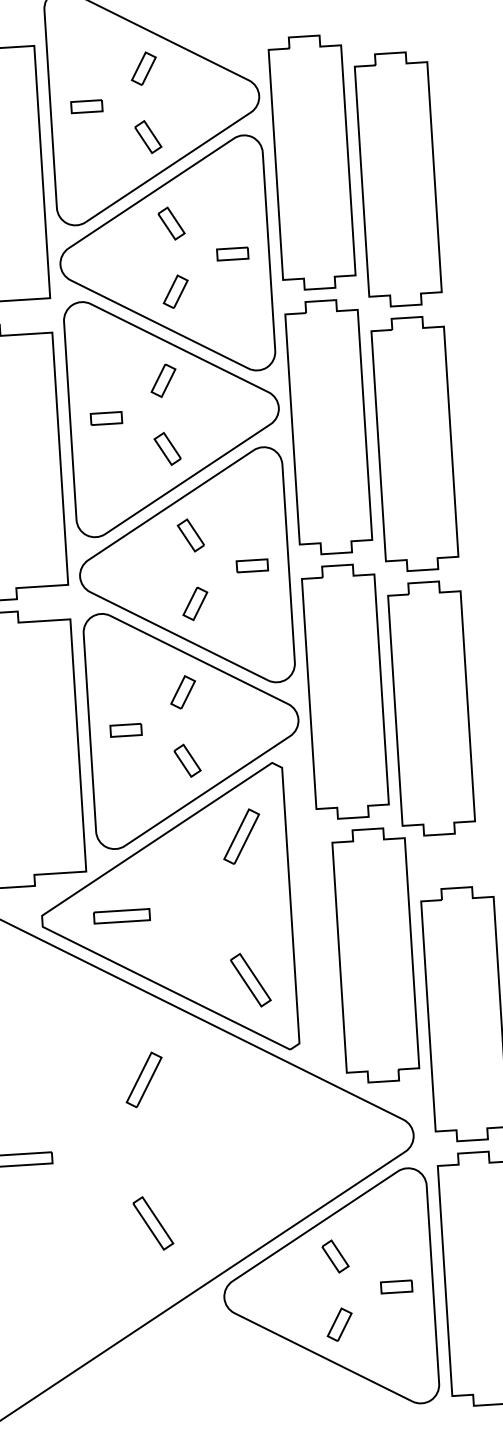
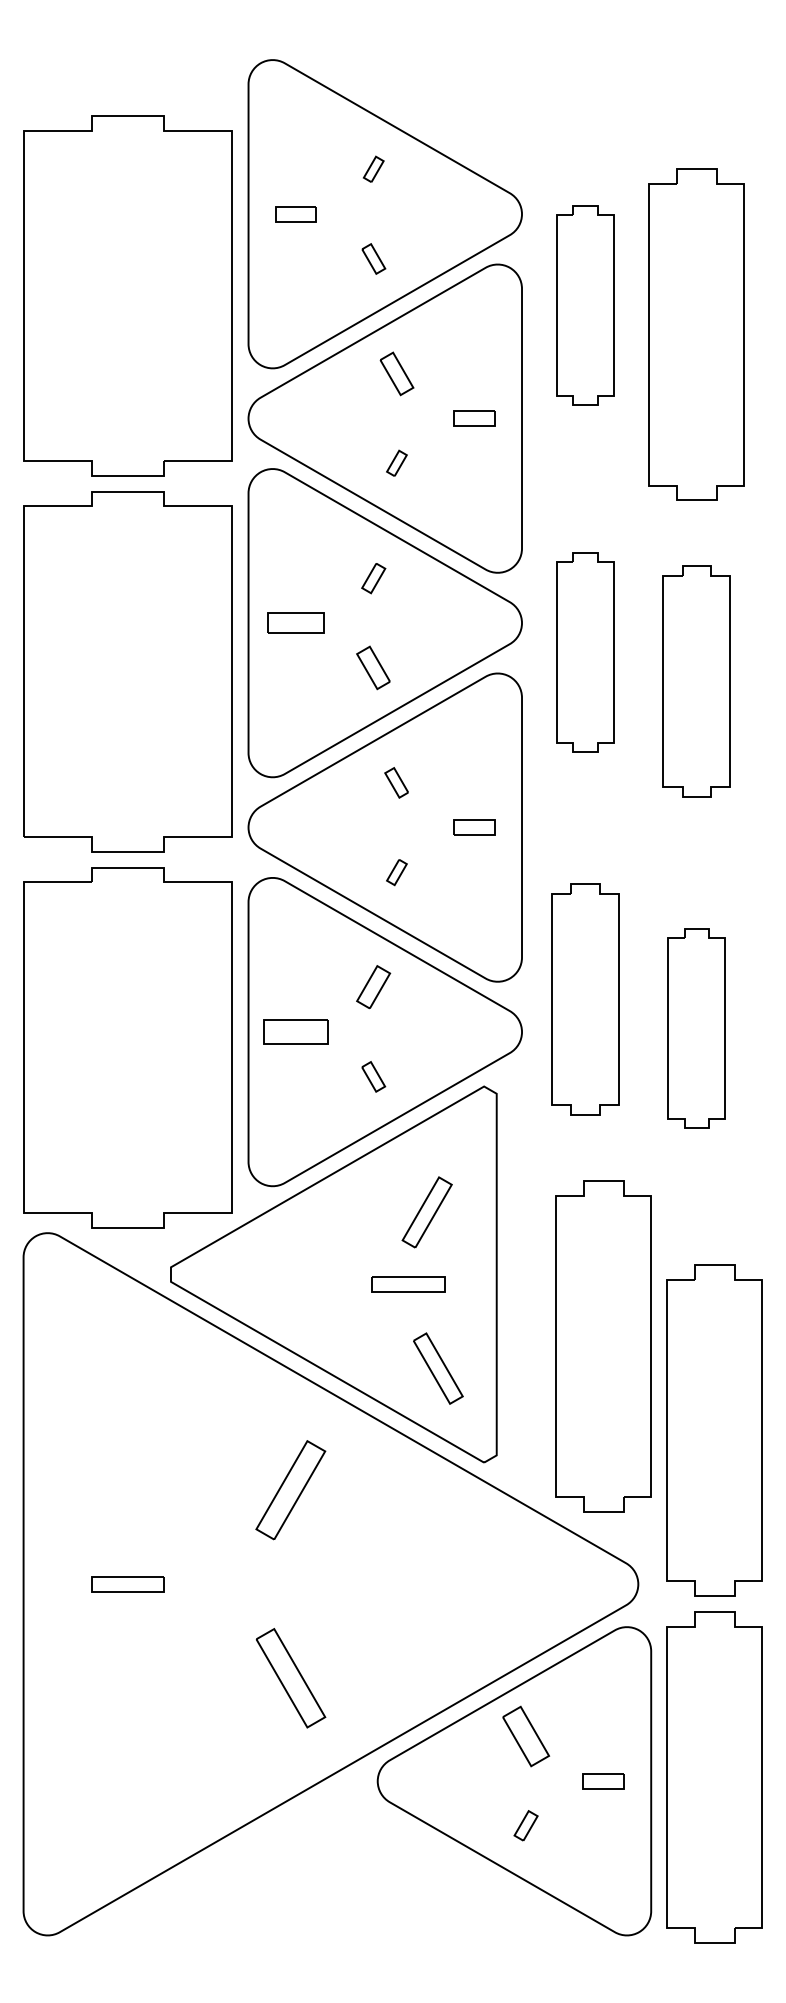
part: (143, 68) -> (373, 169), size x0.6
part: (148, 136) -> (373, 258), size x0.7
part: (312, 162) -> (585, 305), size x0.6
part: (175, 291) -> (396, 463), size x0.6
part: (163, 380) -> (373, 578), size x0.7
part: (106, 418) -> (295, 623), size x1.4
part: (328, 427) -> (585, 652), size x0.6
part: (414, 443) -> (696, 681), size x0.7
part: (190, 535) -> (396, 782), size x0.7
part: (195, 603) -> (396, 872), size x0.6
part: (345, 691) -> (585, 999), size x0.7
part: (431, 708) -> (696, 1028), size x0.6
part: (125, 729) -> (295, 1031), size x1.6
part: (187, 760) -> (373, 1076), size x0.7
part: (241, 836) -> (426, 1212), moved
part: (122, 916) -> (408, 1284), moved
part: (143, 1079) -> (290, 1489), size x1.4
part: (152, 1223) -> (290, 1678), size x1.4
part: (335, 1256) -> (526, 1736), size x1.4
part: (339, 1324) -> (525, 1825), size x0.7

